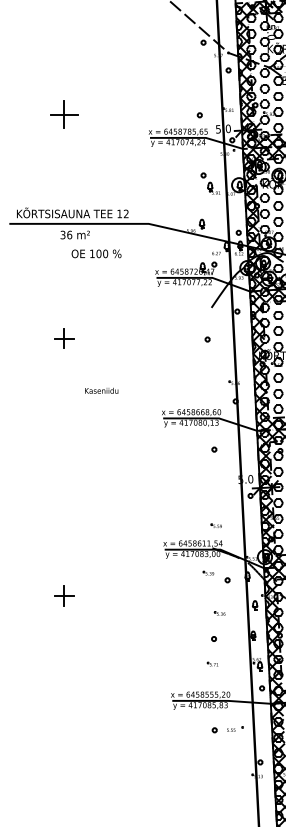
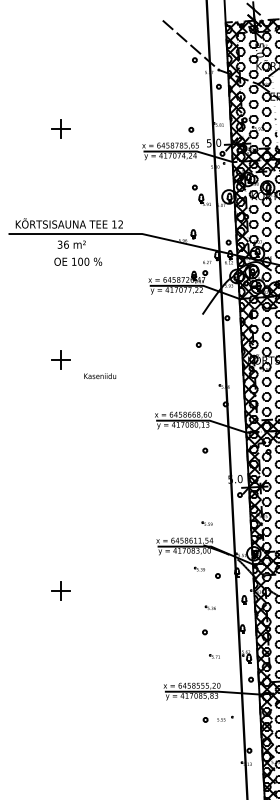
part: (63, 113) -> (60, 128), size x0.71
text: (96, 253) -> (78, 261), moved
part: (63, 337) -> (60, 359), moved
text: (102, 390) -> (100, 375), moved
part: (212, 664) -> (214, 656), moved

